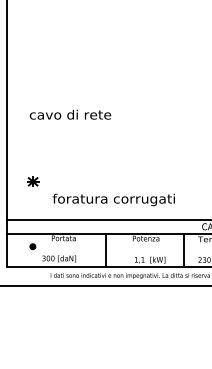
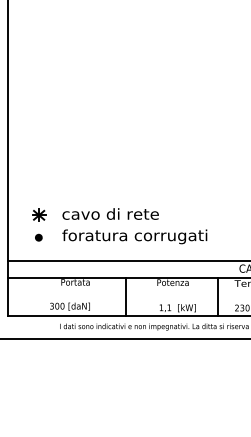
text: (70, 114) -> (110, 213), moved
part: (32, 246) -> (38, 237), moved

